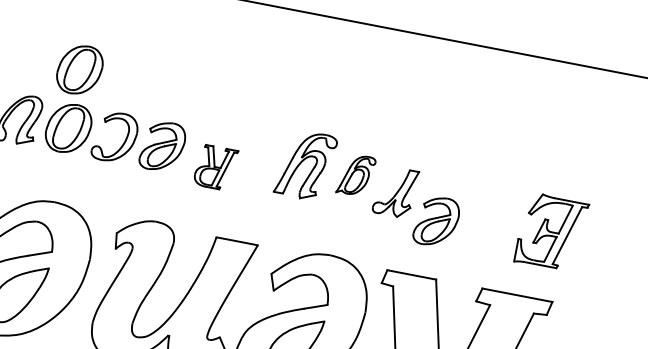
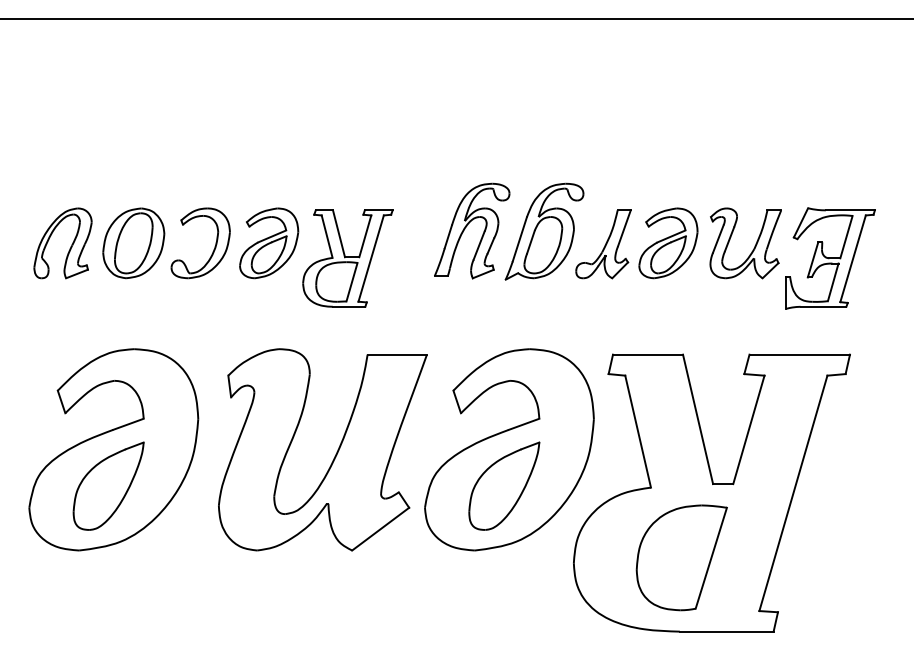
part: (79, 70) -> (133, 159), removed
part: (215, 167) -> (347, 258), size x1.67
part: (356, 175) -> (544, 231), size x1.67
part: (500, 213) -> (754, 245), added
part: (436, 221) -> (668, 243), moved

